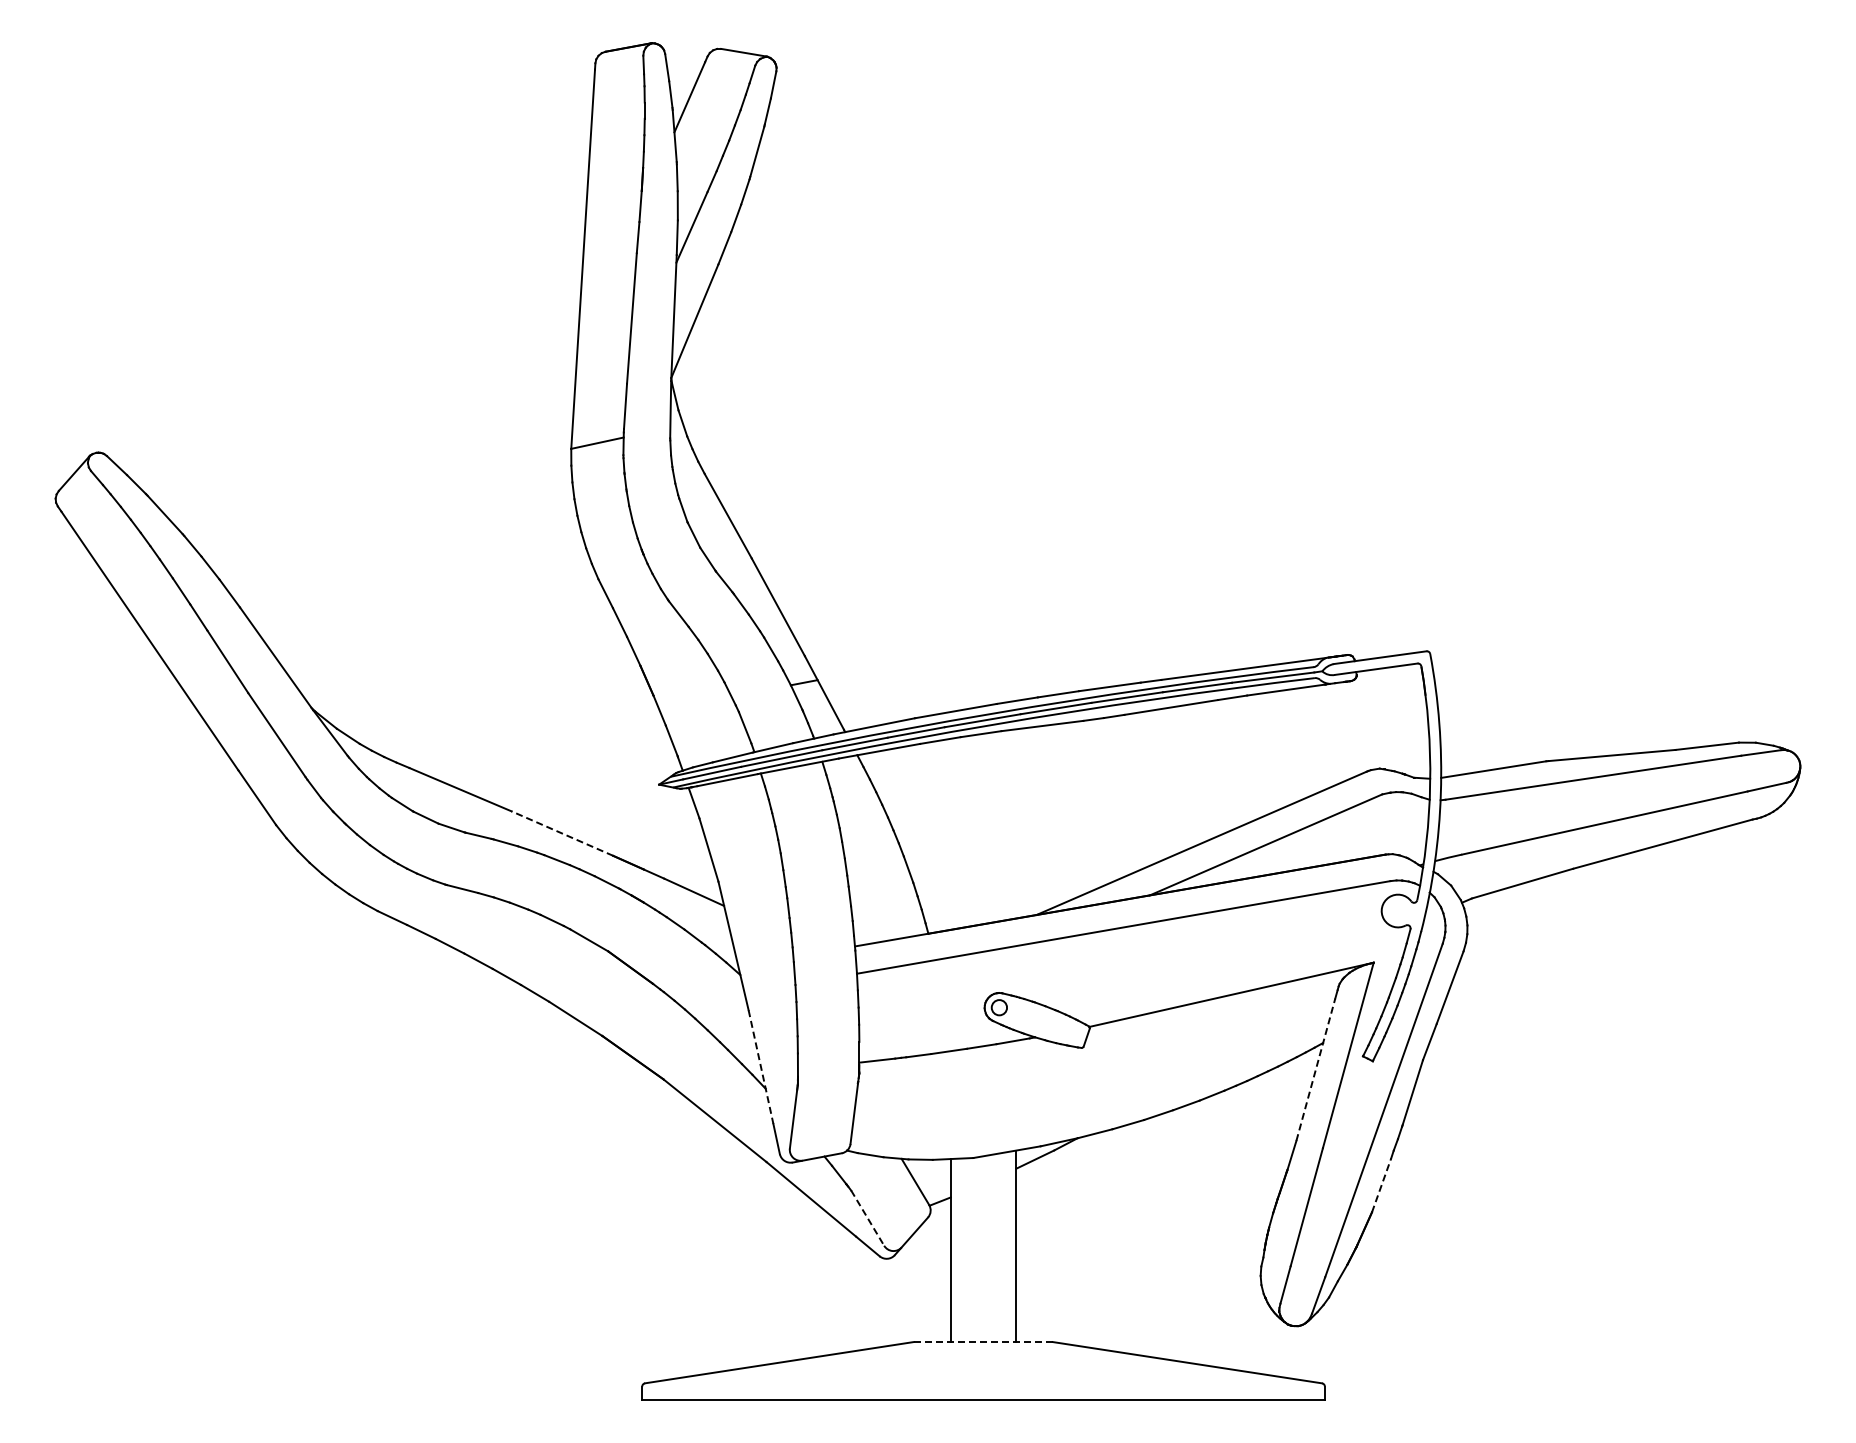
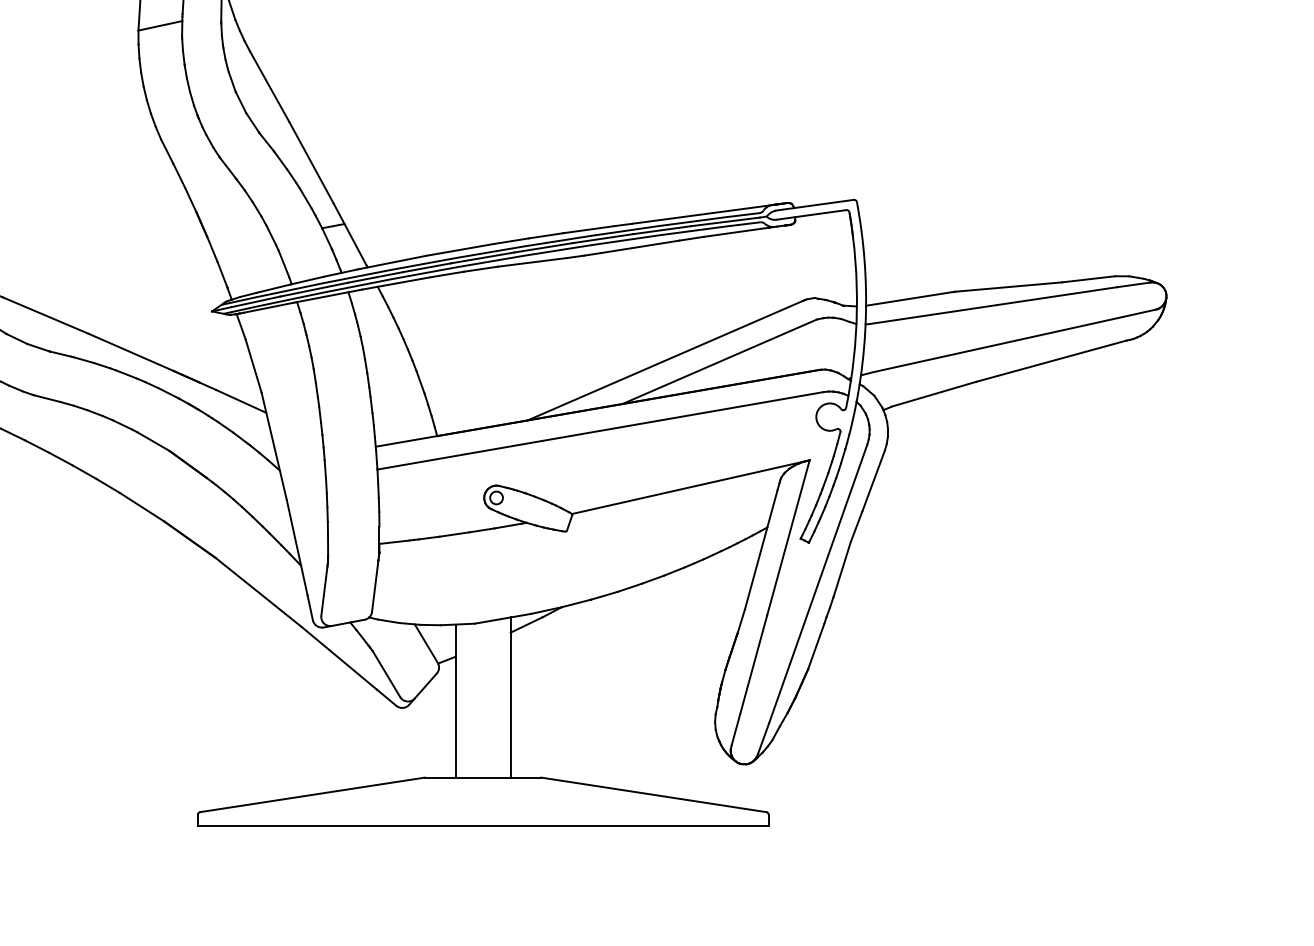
line: (562, 833) -> (131, 352), dashed -> solid
line: (761, 1067) -> (297, 547), dashed -> solid
line: (1315, 1069) -> (760, 549), dashed -> solid
line: (1381, 1185) -> (816, 646), dashed -> solid
line: (867, 1218) -> (386, 674), dashed -> solid
line: (983, 1342) -> (483, 777), dashed -> solid

